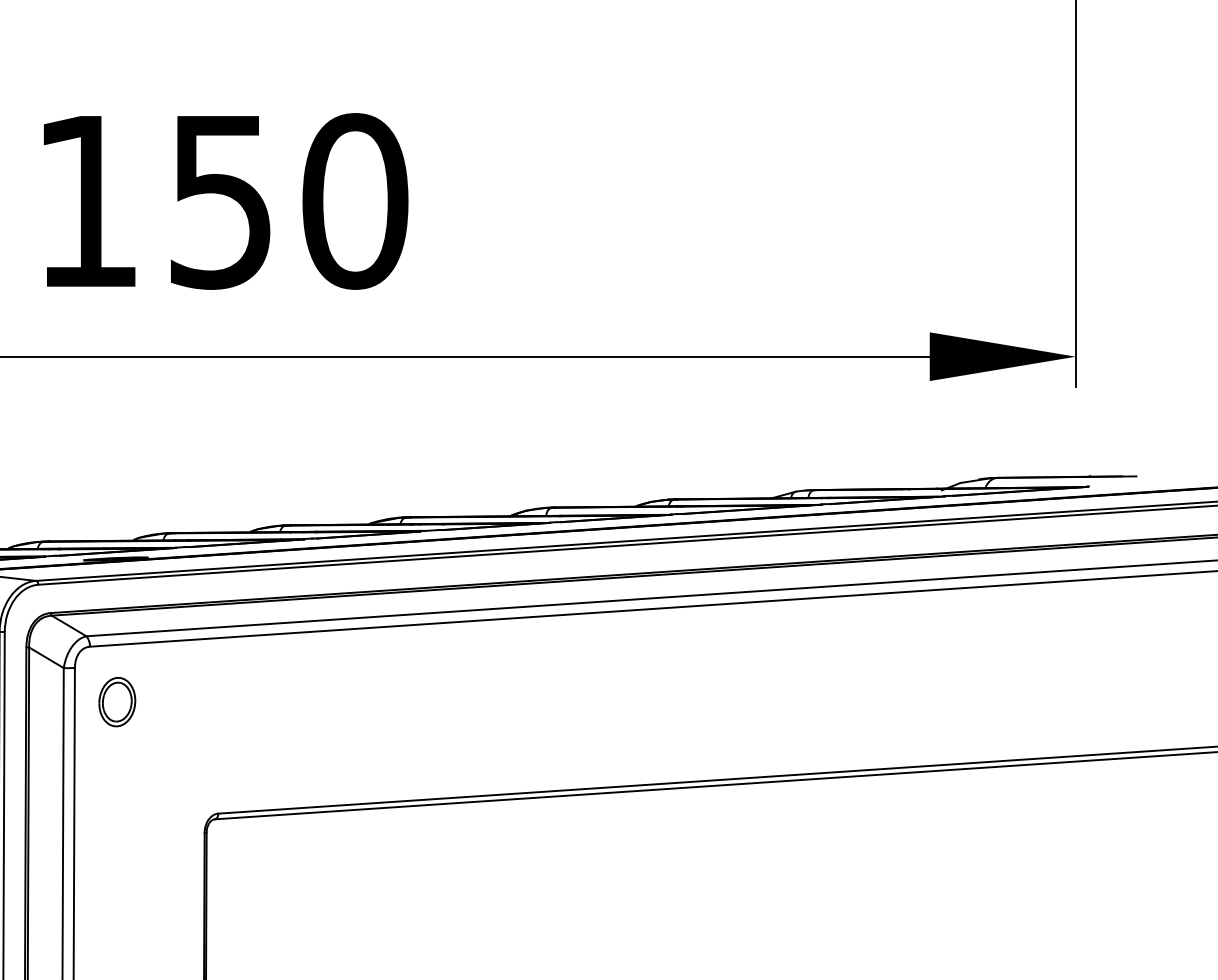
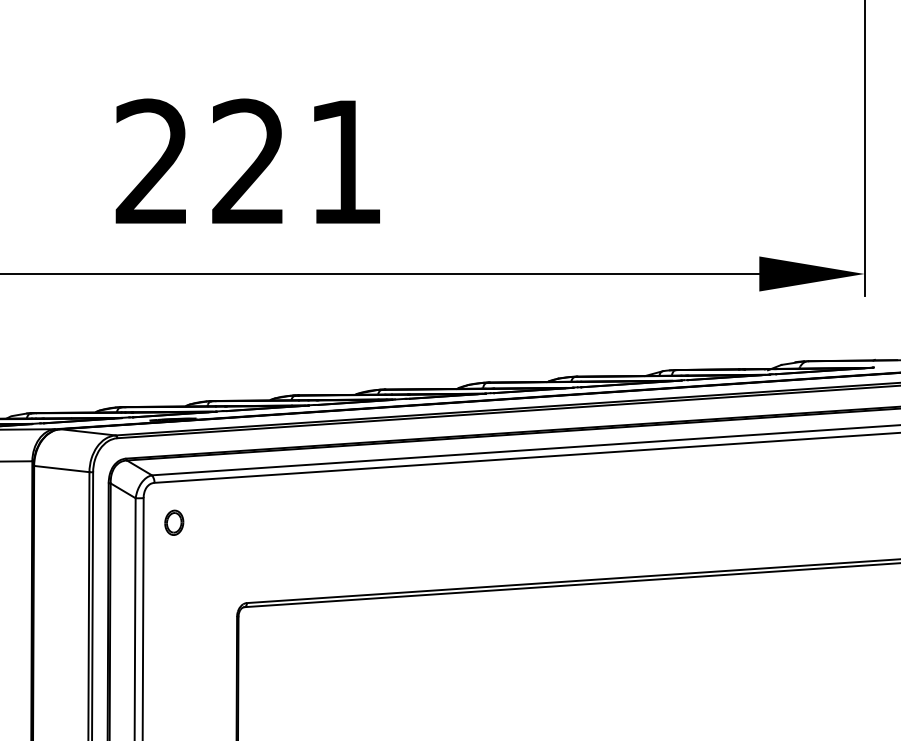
text: (221, 200) -> (249, 161), 150 -> 221
part: (117, 701) -> (174, 522), size x0.7

